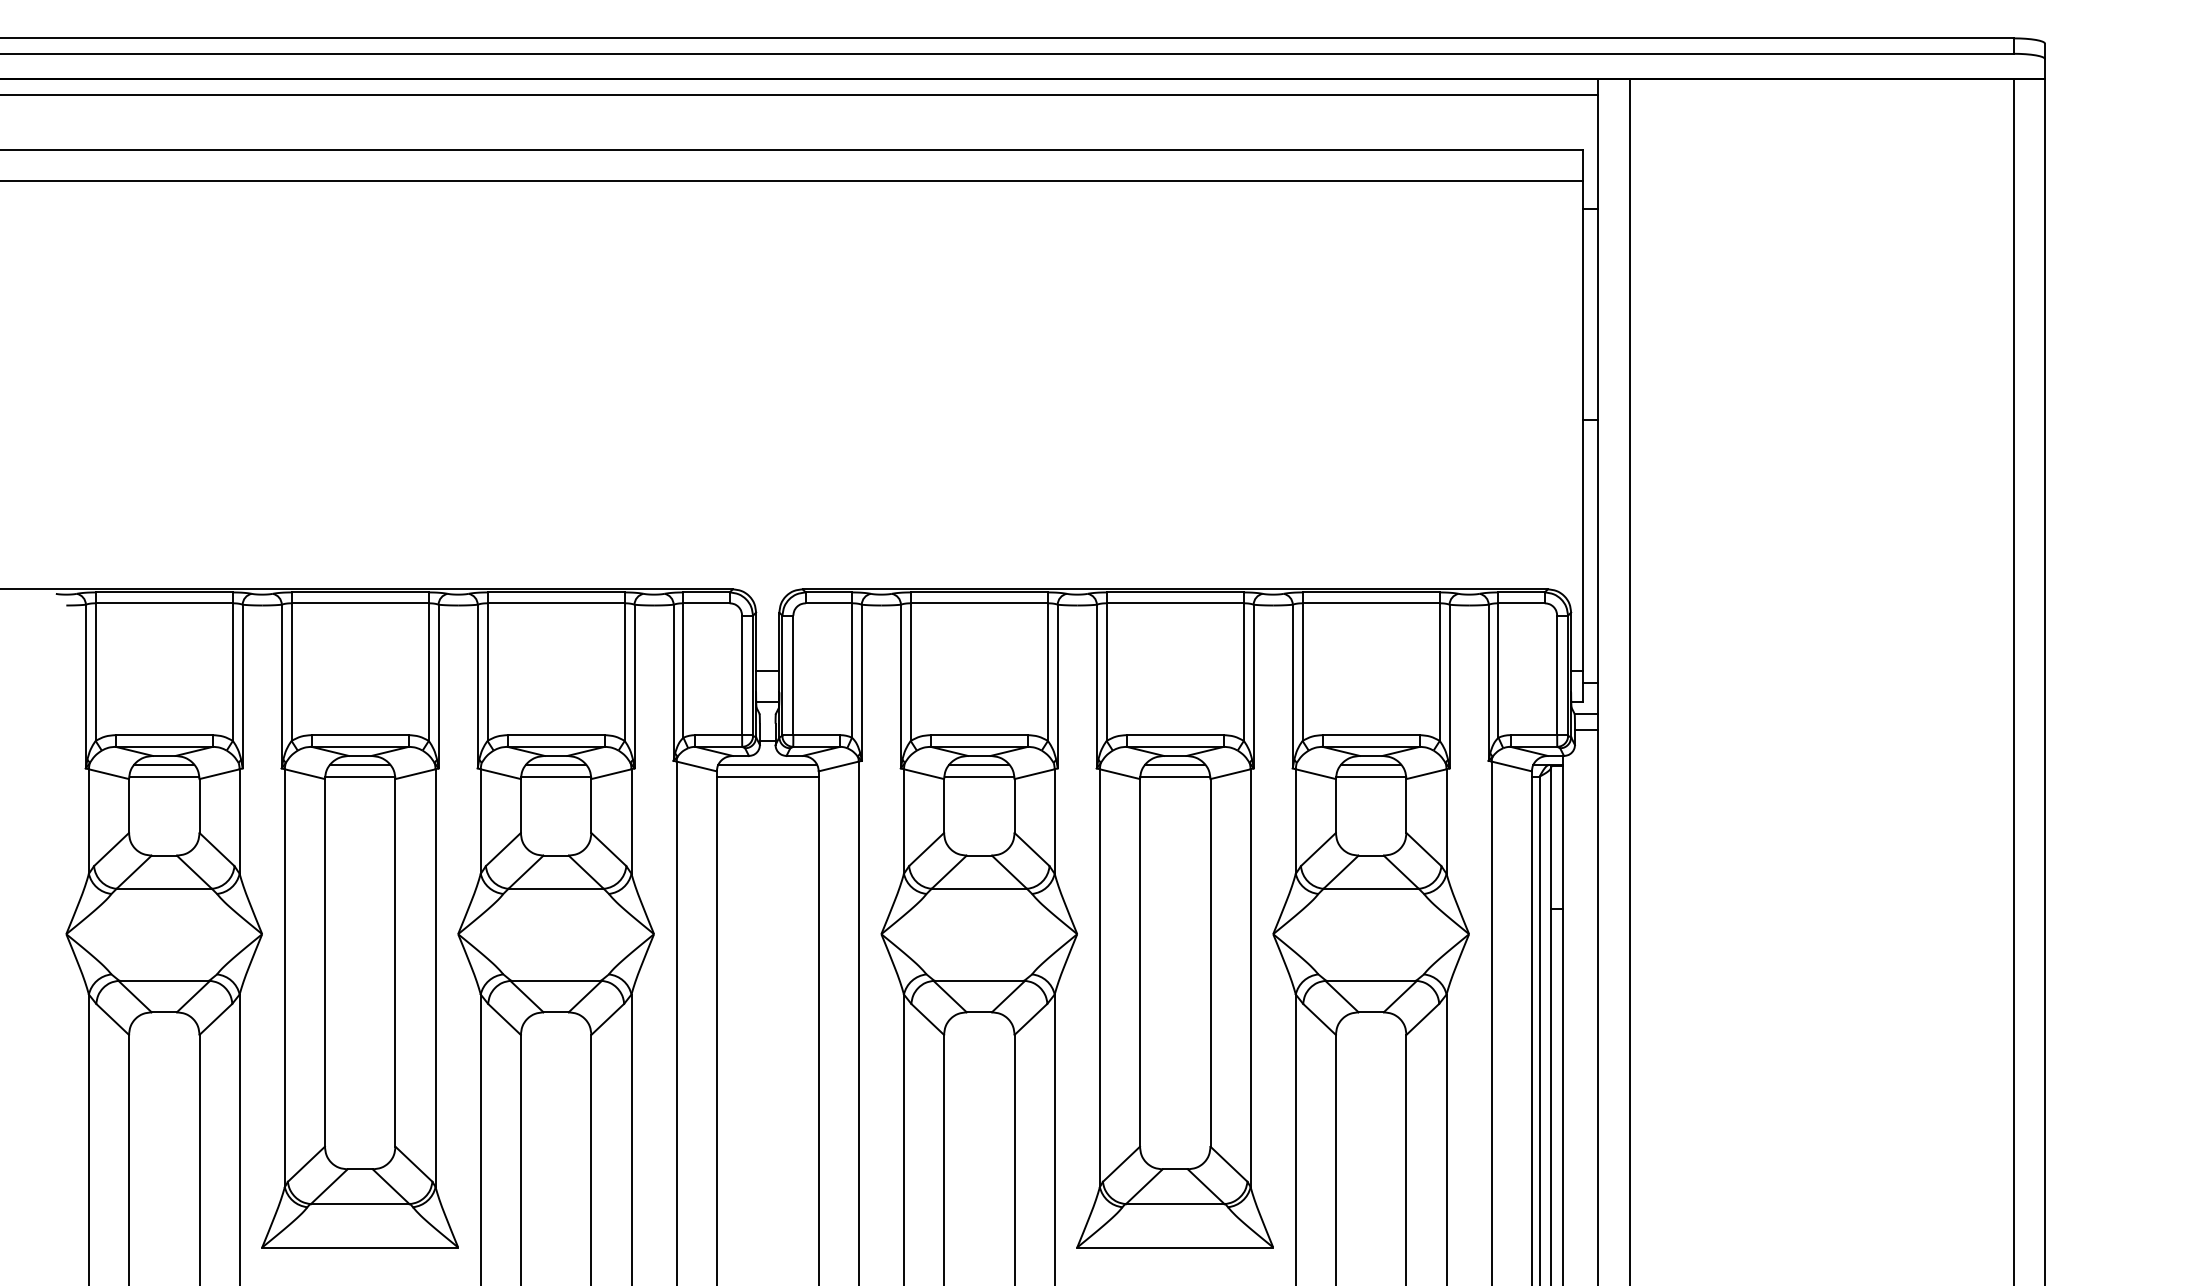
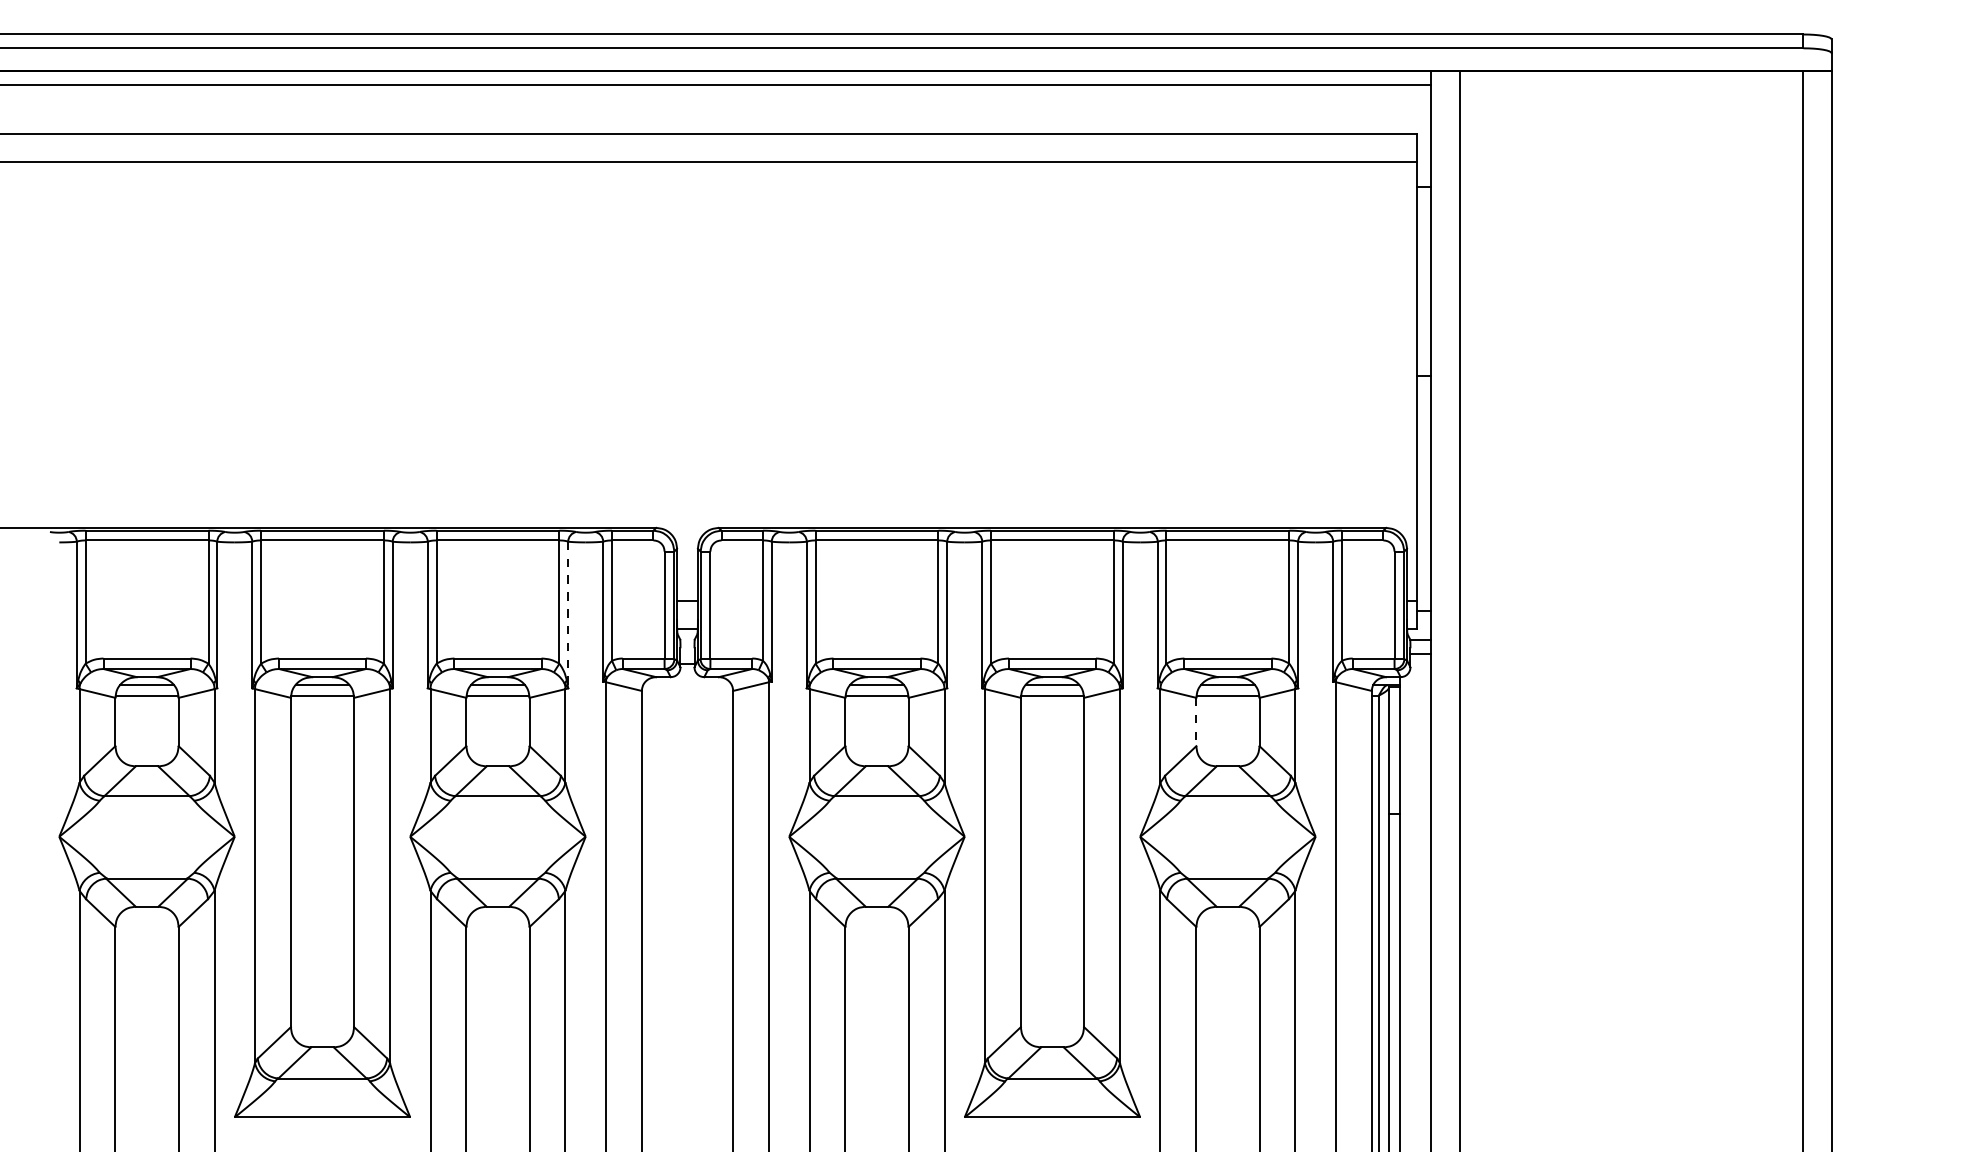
line: (634, 686) -> (568, 614), solid -> dashed
line: (767, 764) -> (687, 684), removed
line: (767, 776) -> (687, 695), removed
line: (1335, 806) -> (1195, 722), solid -> dashed

